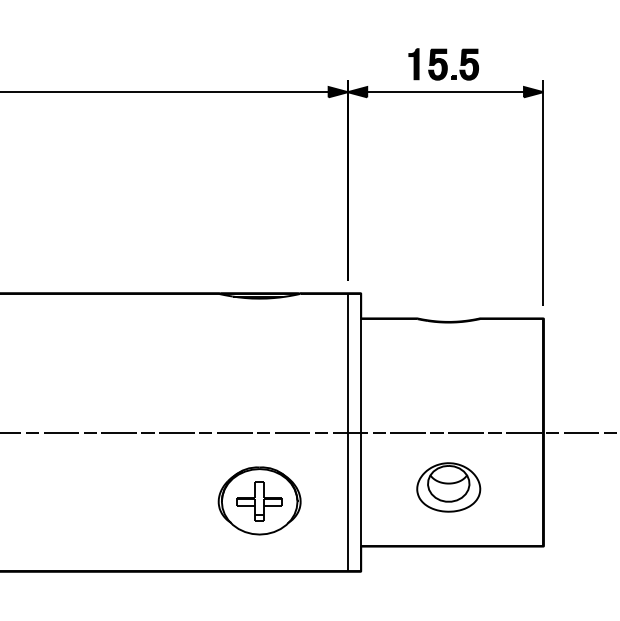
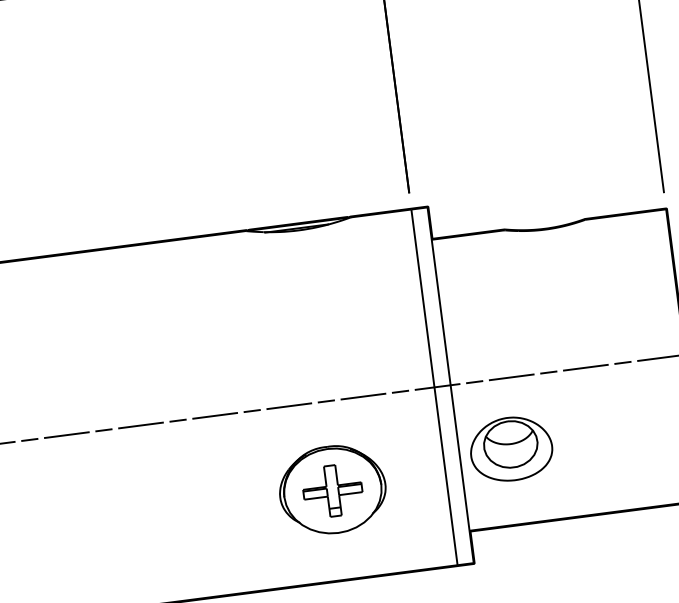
part: (448, 487) -> (511, 449), moved

